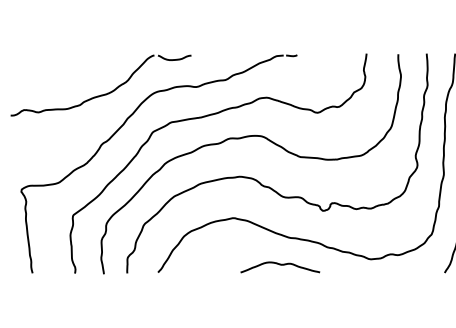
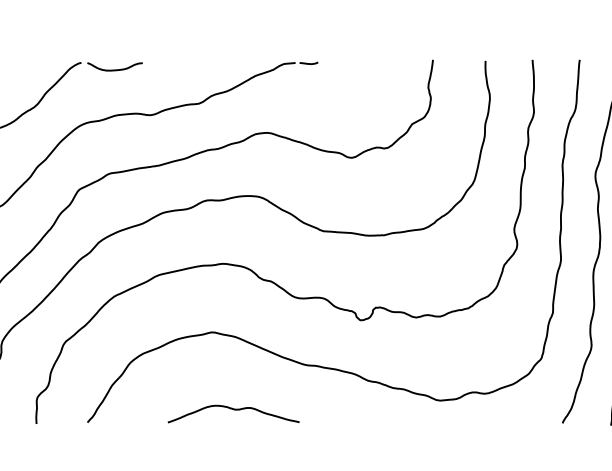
curve: (280, 265) -> (233, 410), moved

